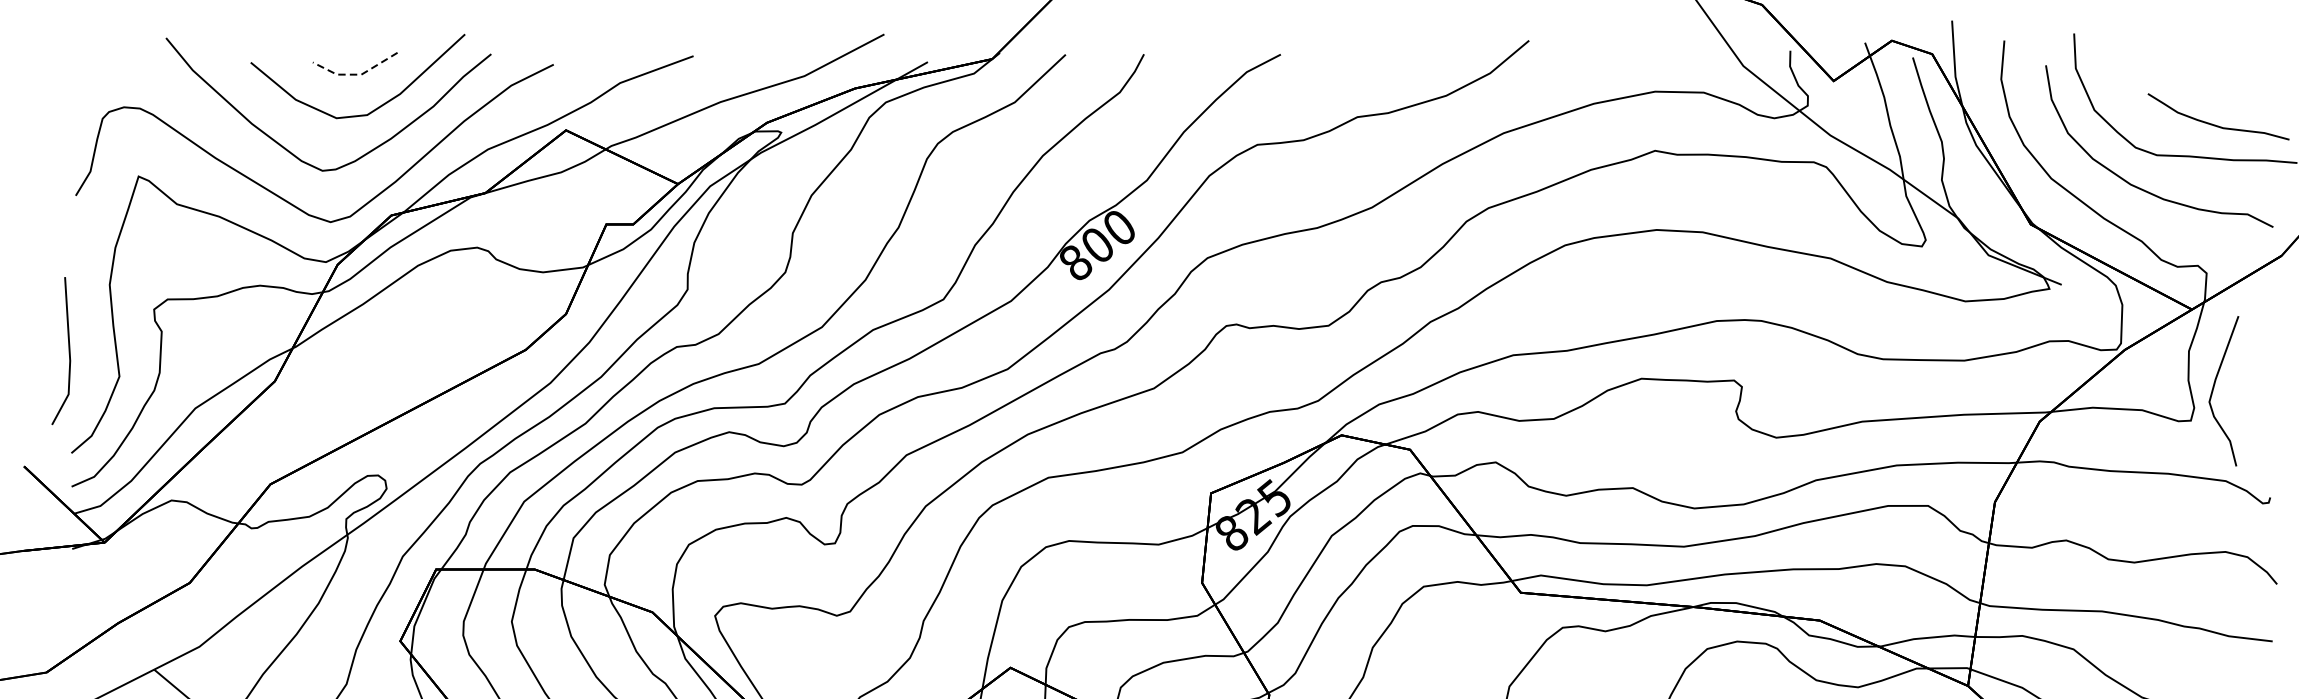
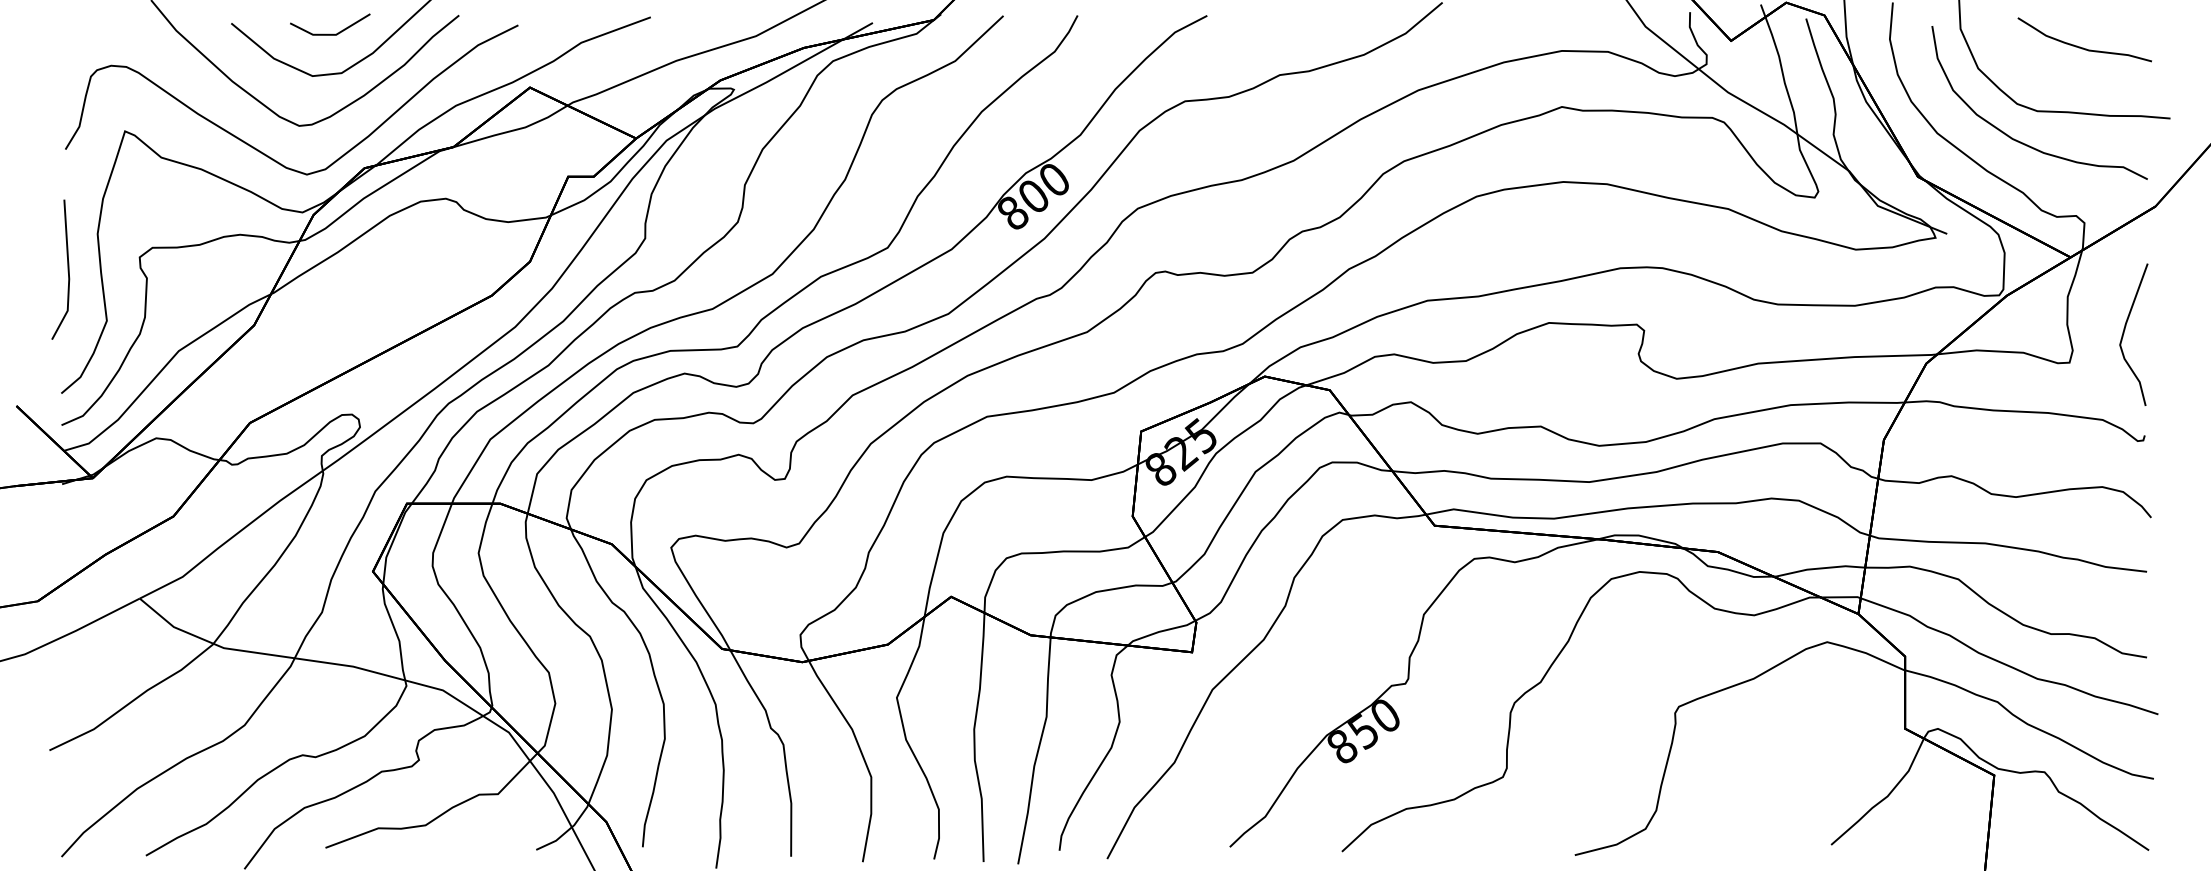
line: (356, 74) -> (331, 34), dashed -> solid
curve: (2214, 123) -> (2080, 46), moved
line: (68, 350) -> (67, 269), moved
curve: (2215, 386) -> (2125, 330), moved

